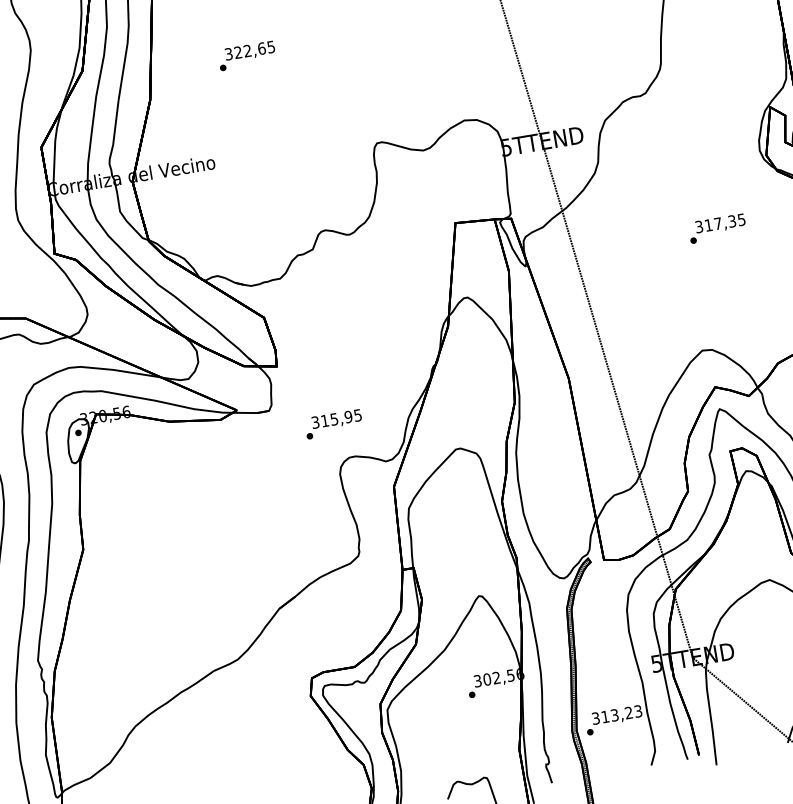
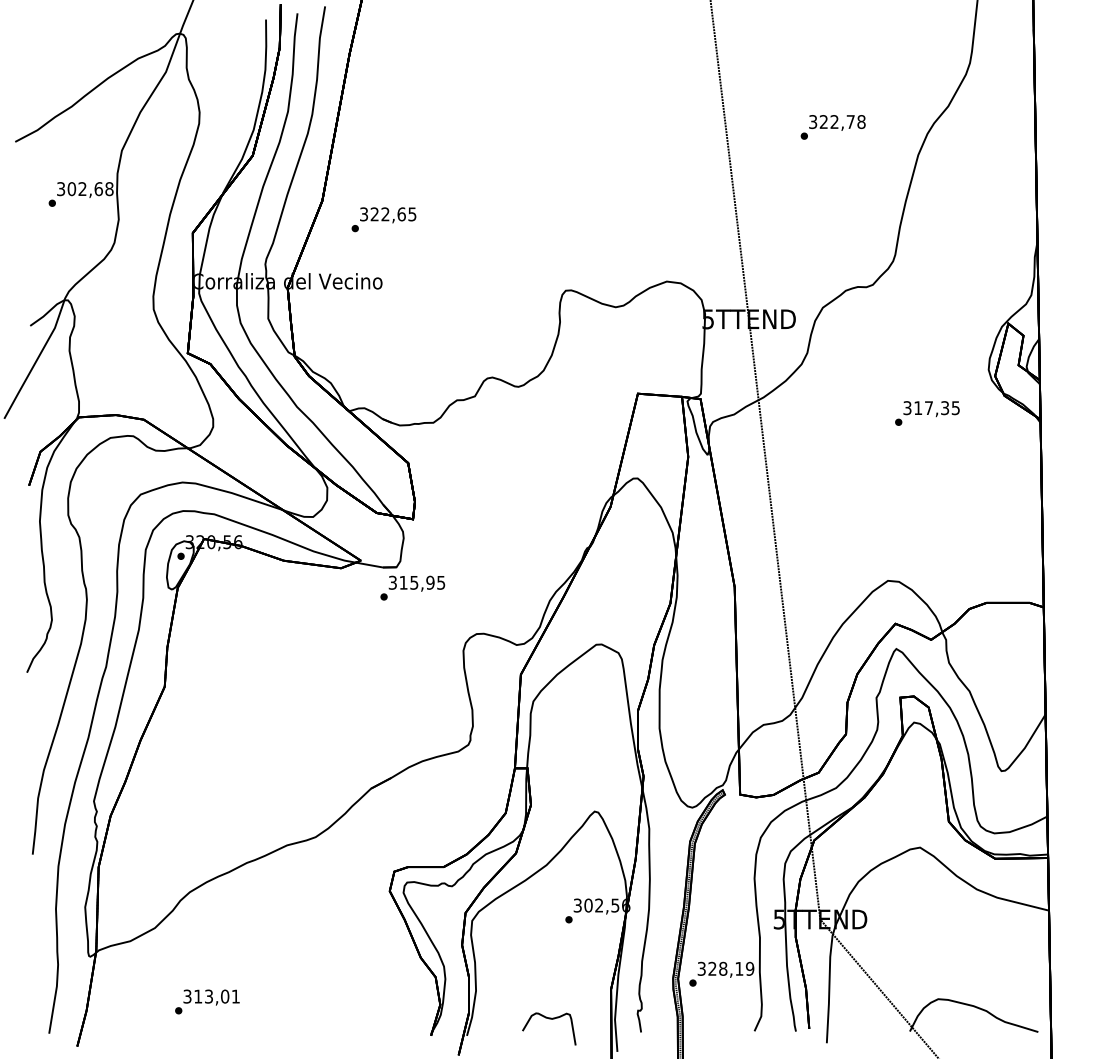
text: (246, 55) -> (383, 219), moved
text: (717, 228) -> (927, 413), moved
text: (333, 423) -> (412, 587), moved
text: (621, 713) -> (731, 968), 313,23 -> 328,19

